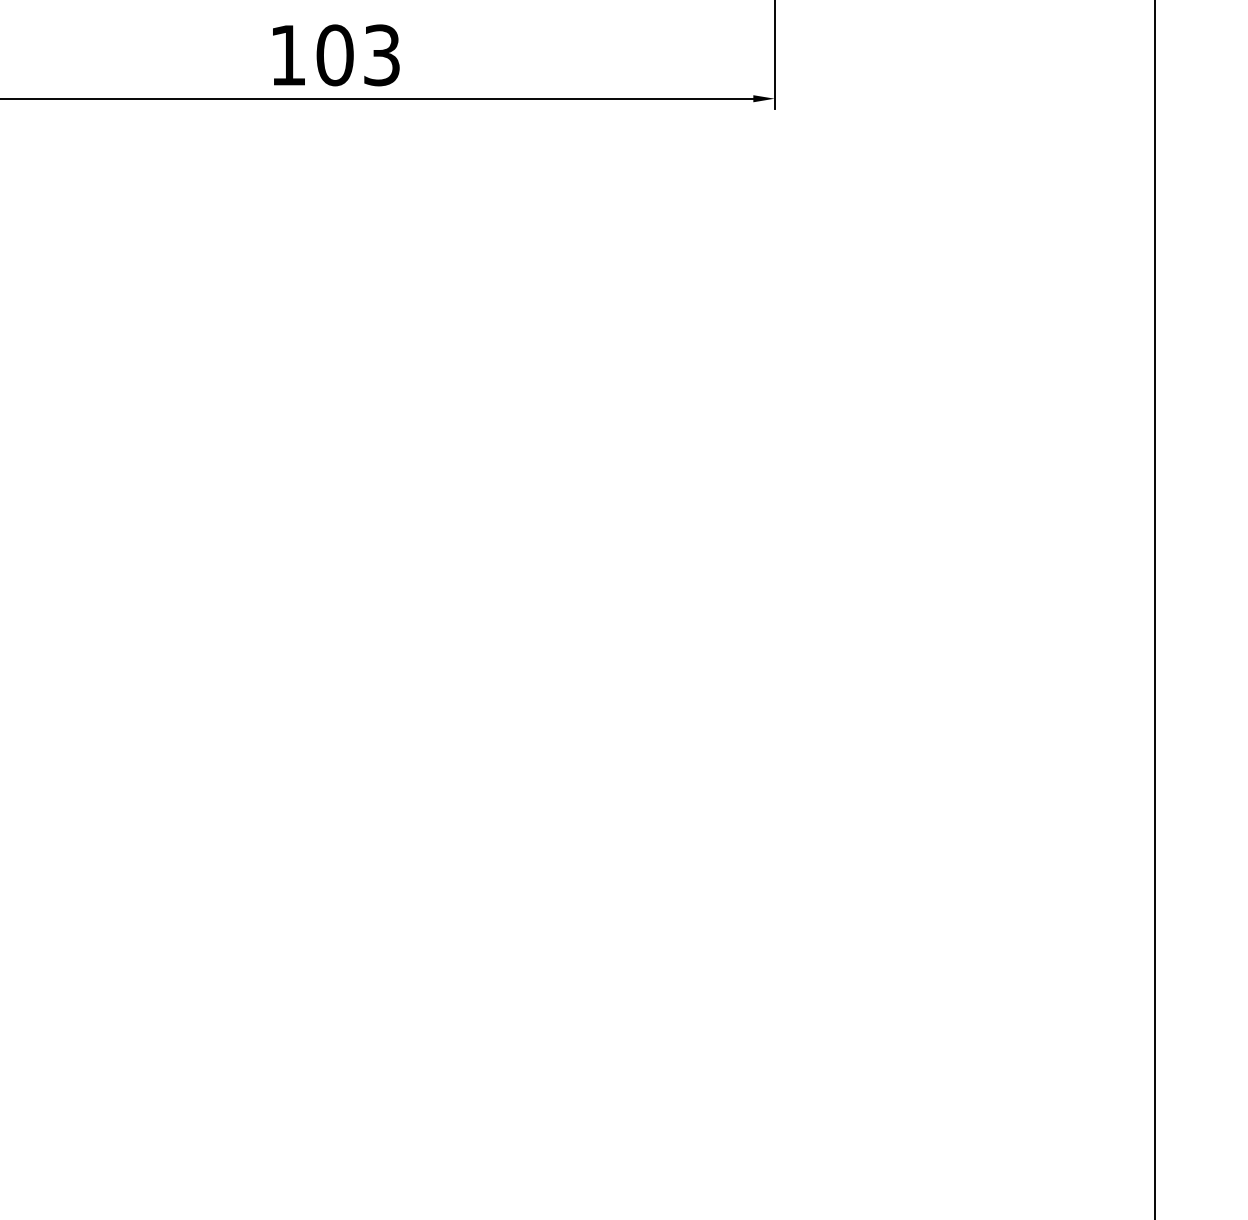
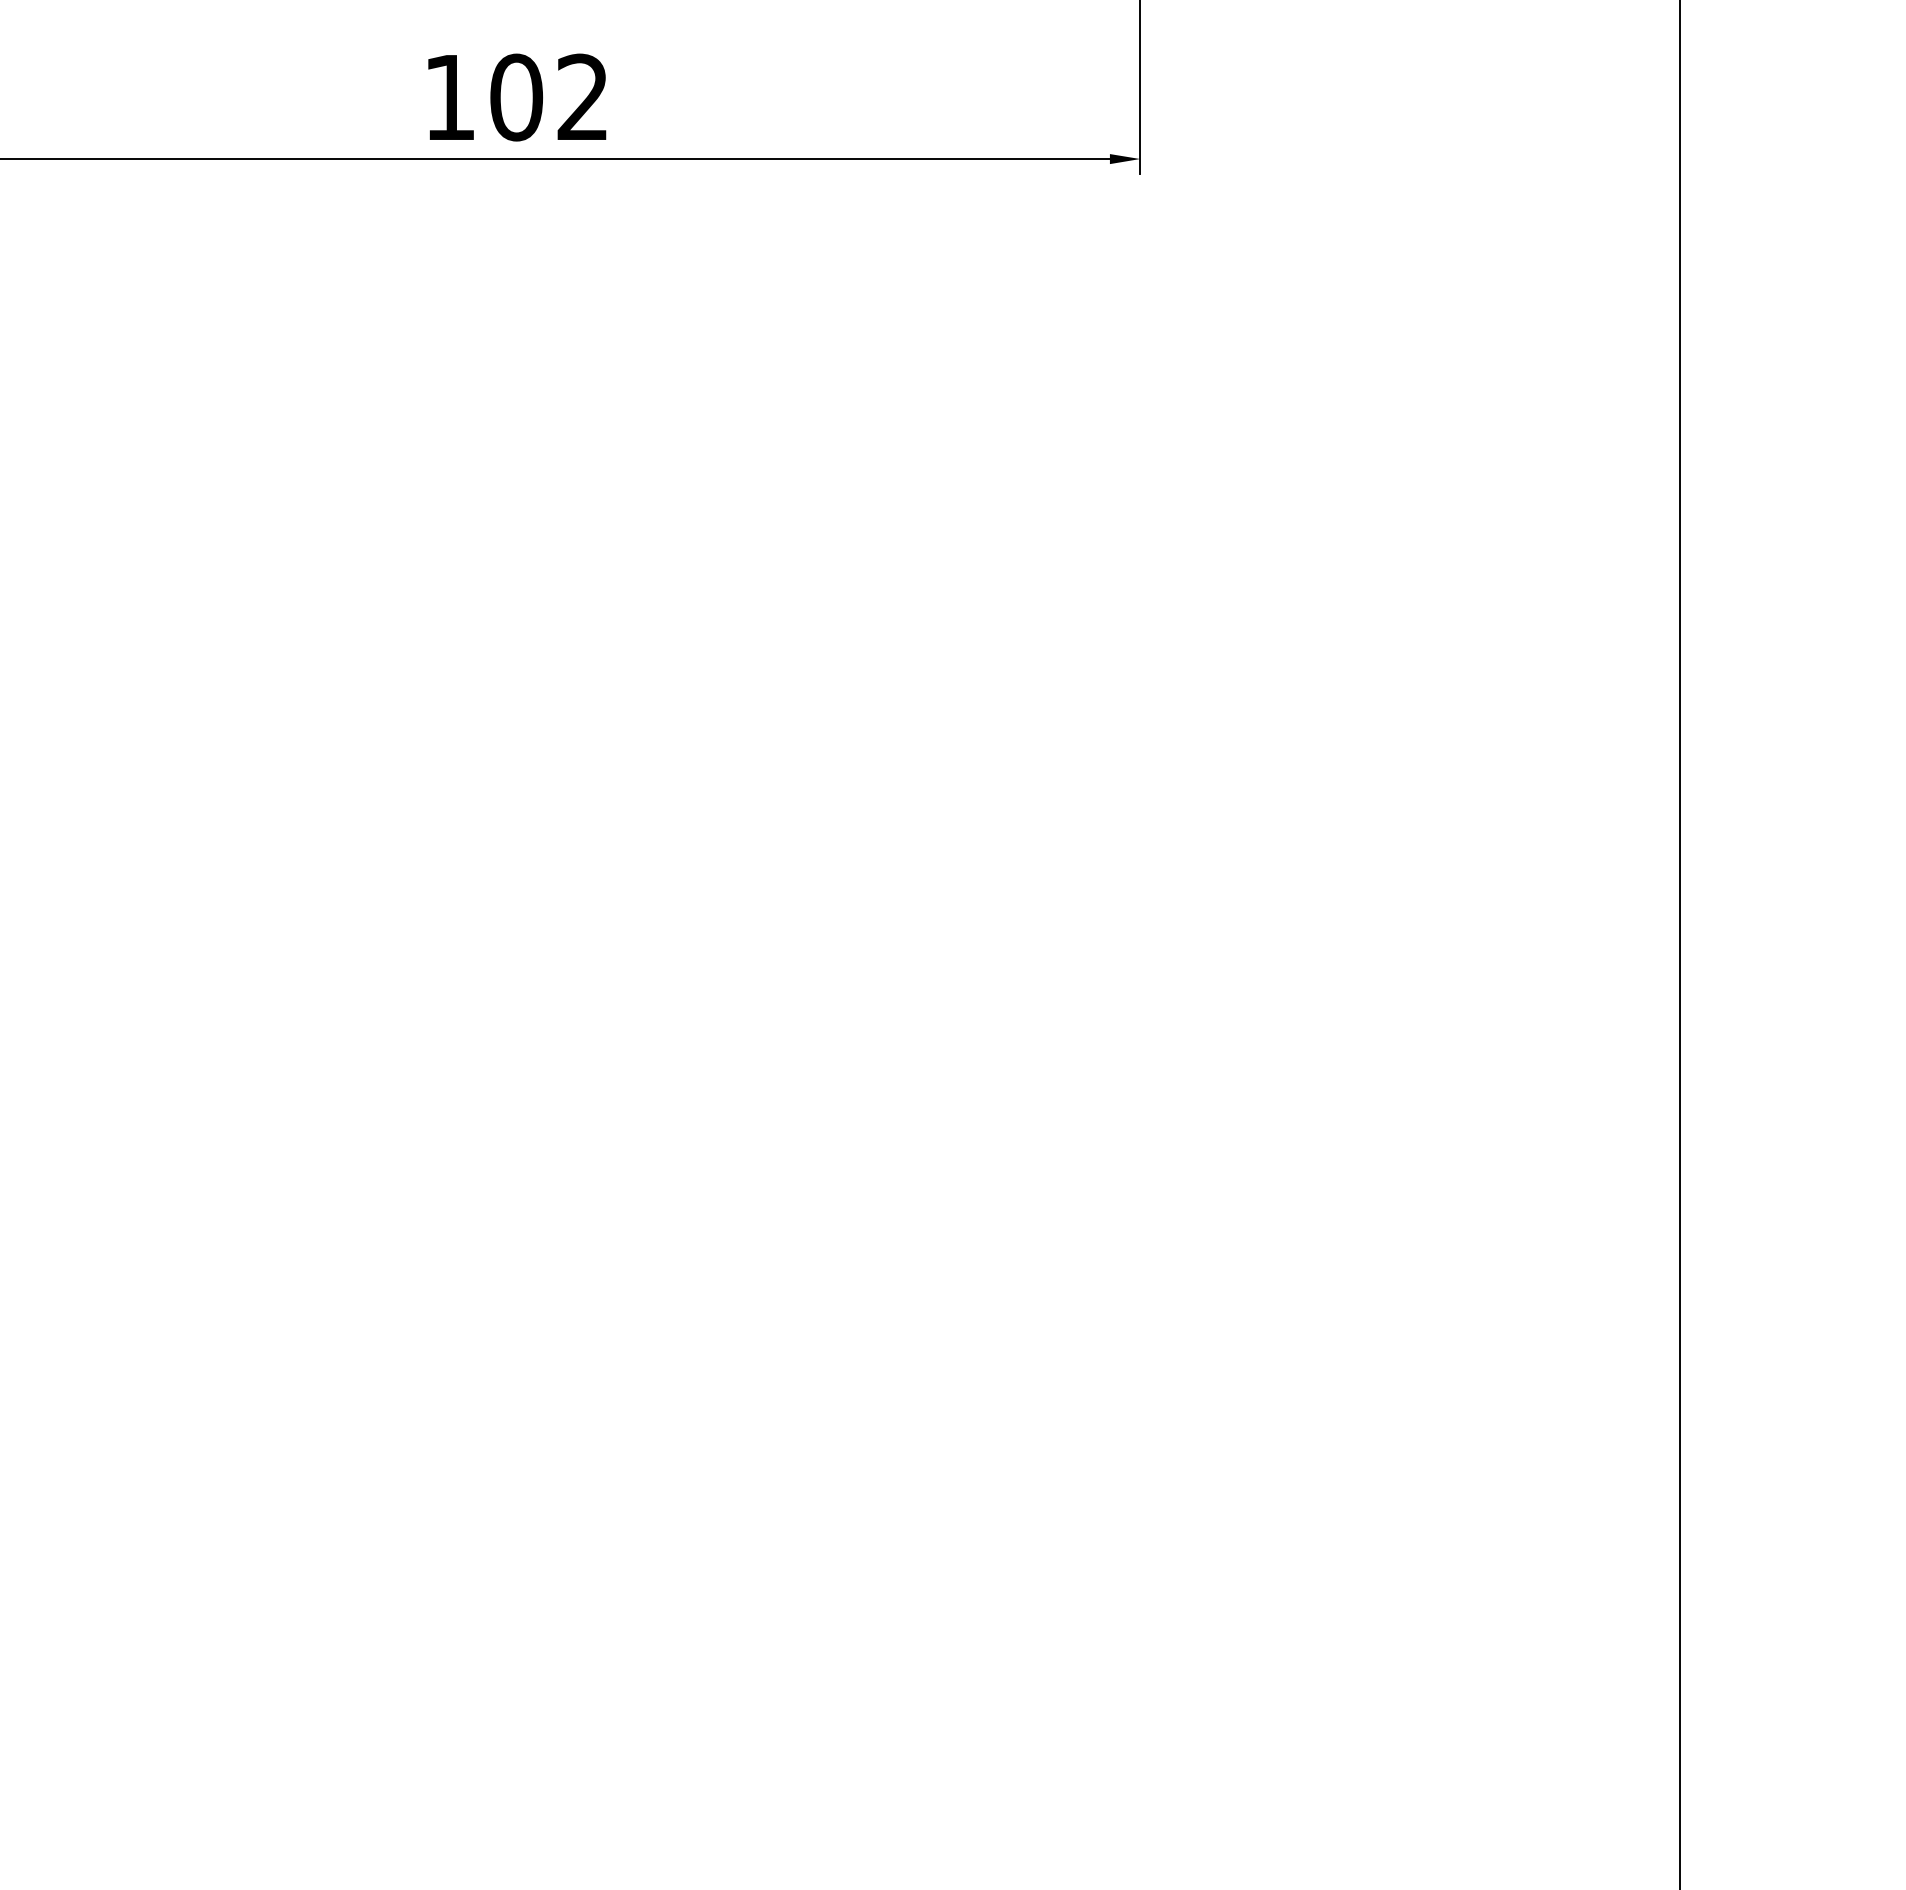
text: (381, 55) -> (582, 97), 103 -> 102

